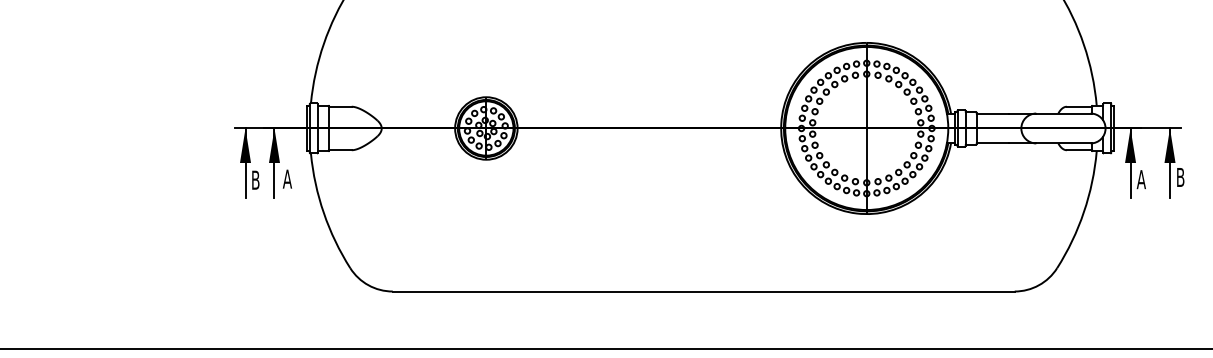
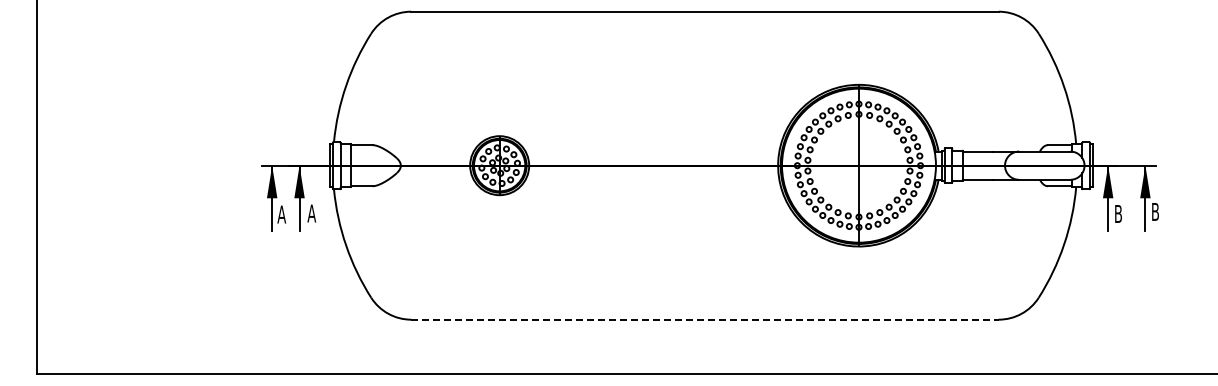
text: (1141, 179) -> (1118, 213), A -> B
text: (255, 180) -> (281, 214), B -> A
line: (704, 291) -> (705, 319), solid -> dashed

